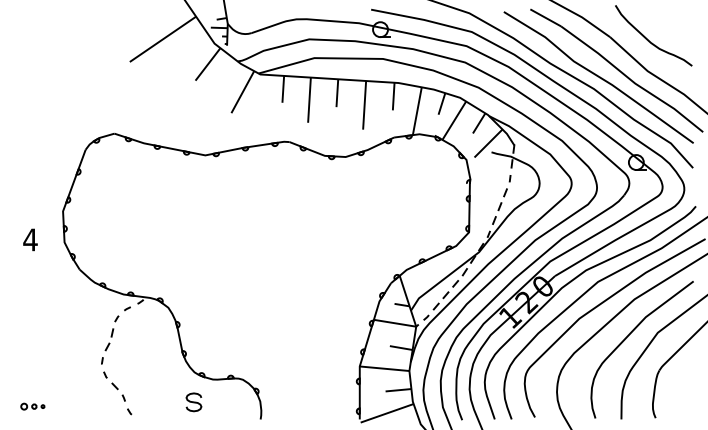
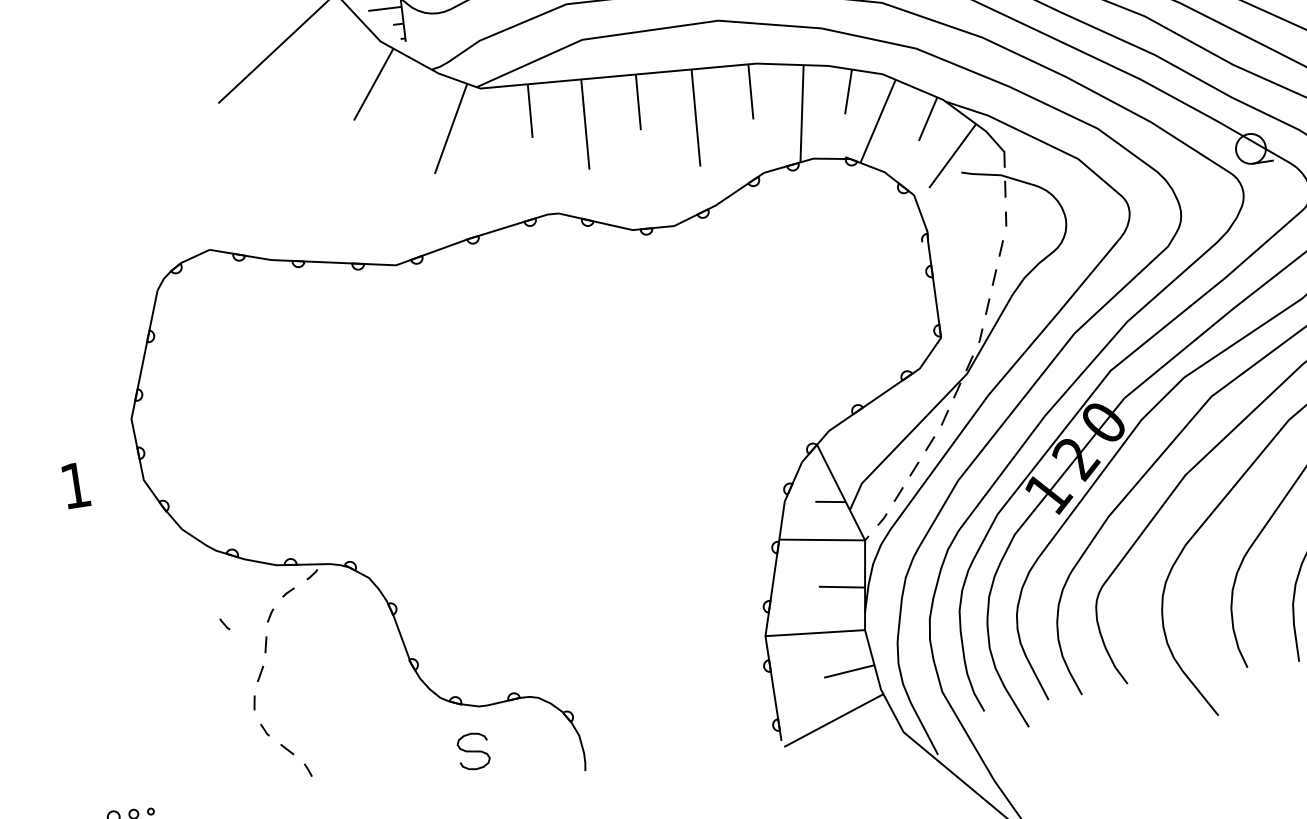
text: (30, 239) -> (75, 484), 4 -> 1
part: (193, 402) -> (472, 751), moved
line: (129, 411) -> (224, 623), moved

